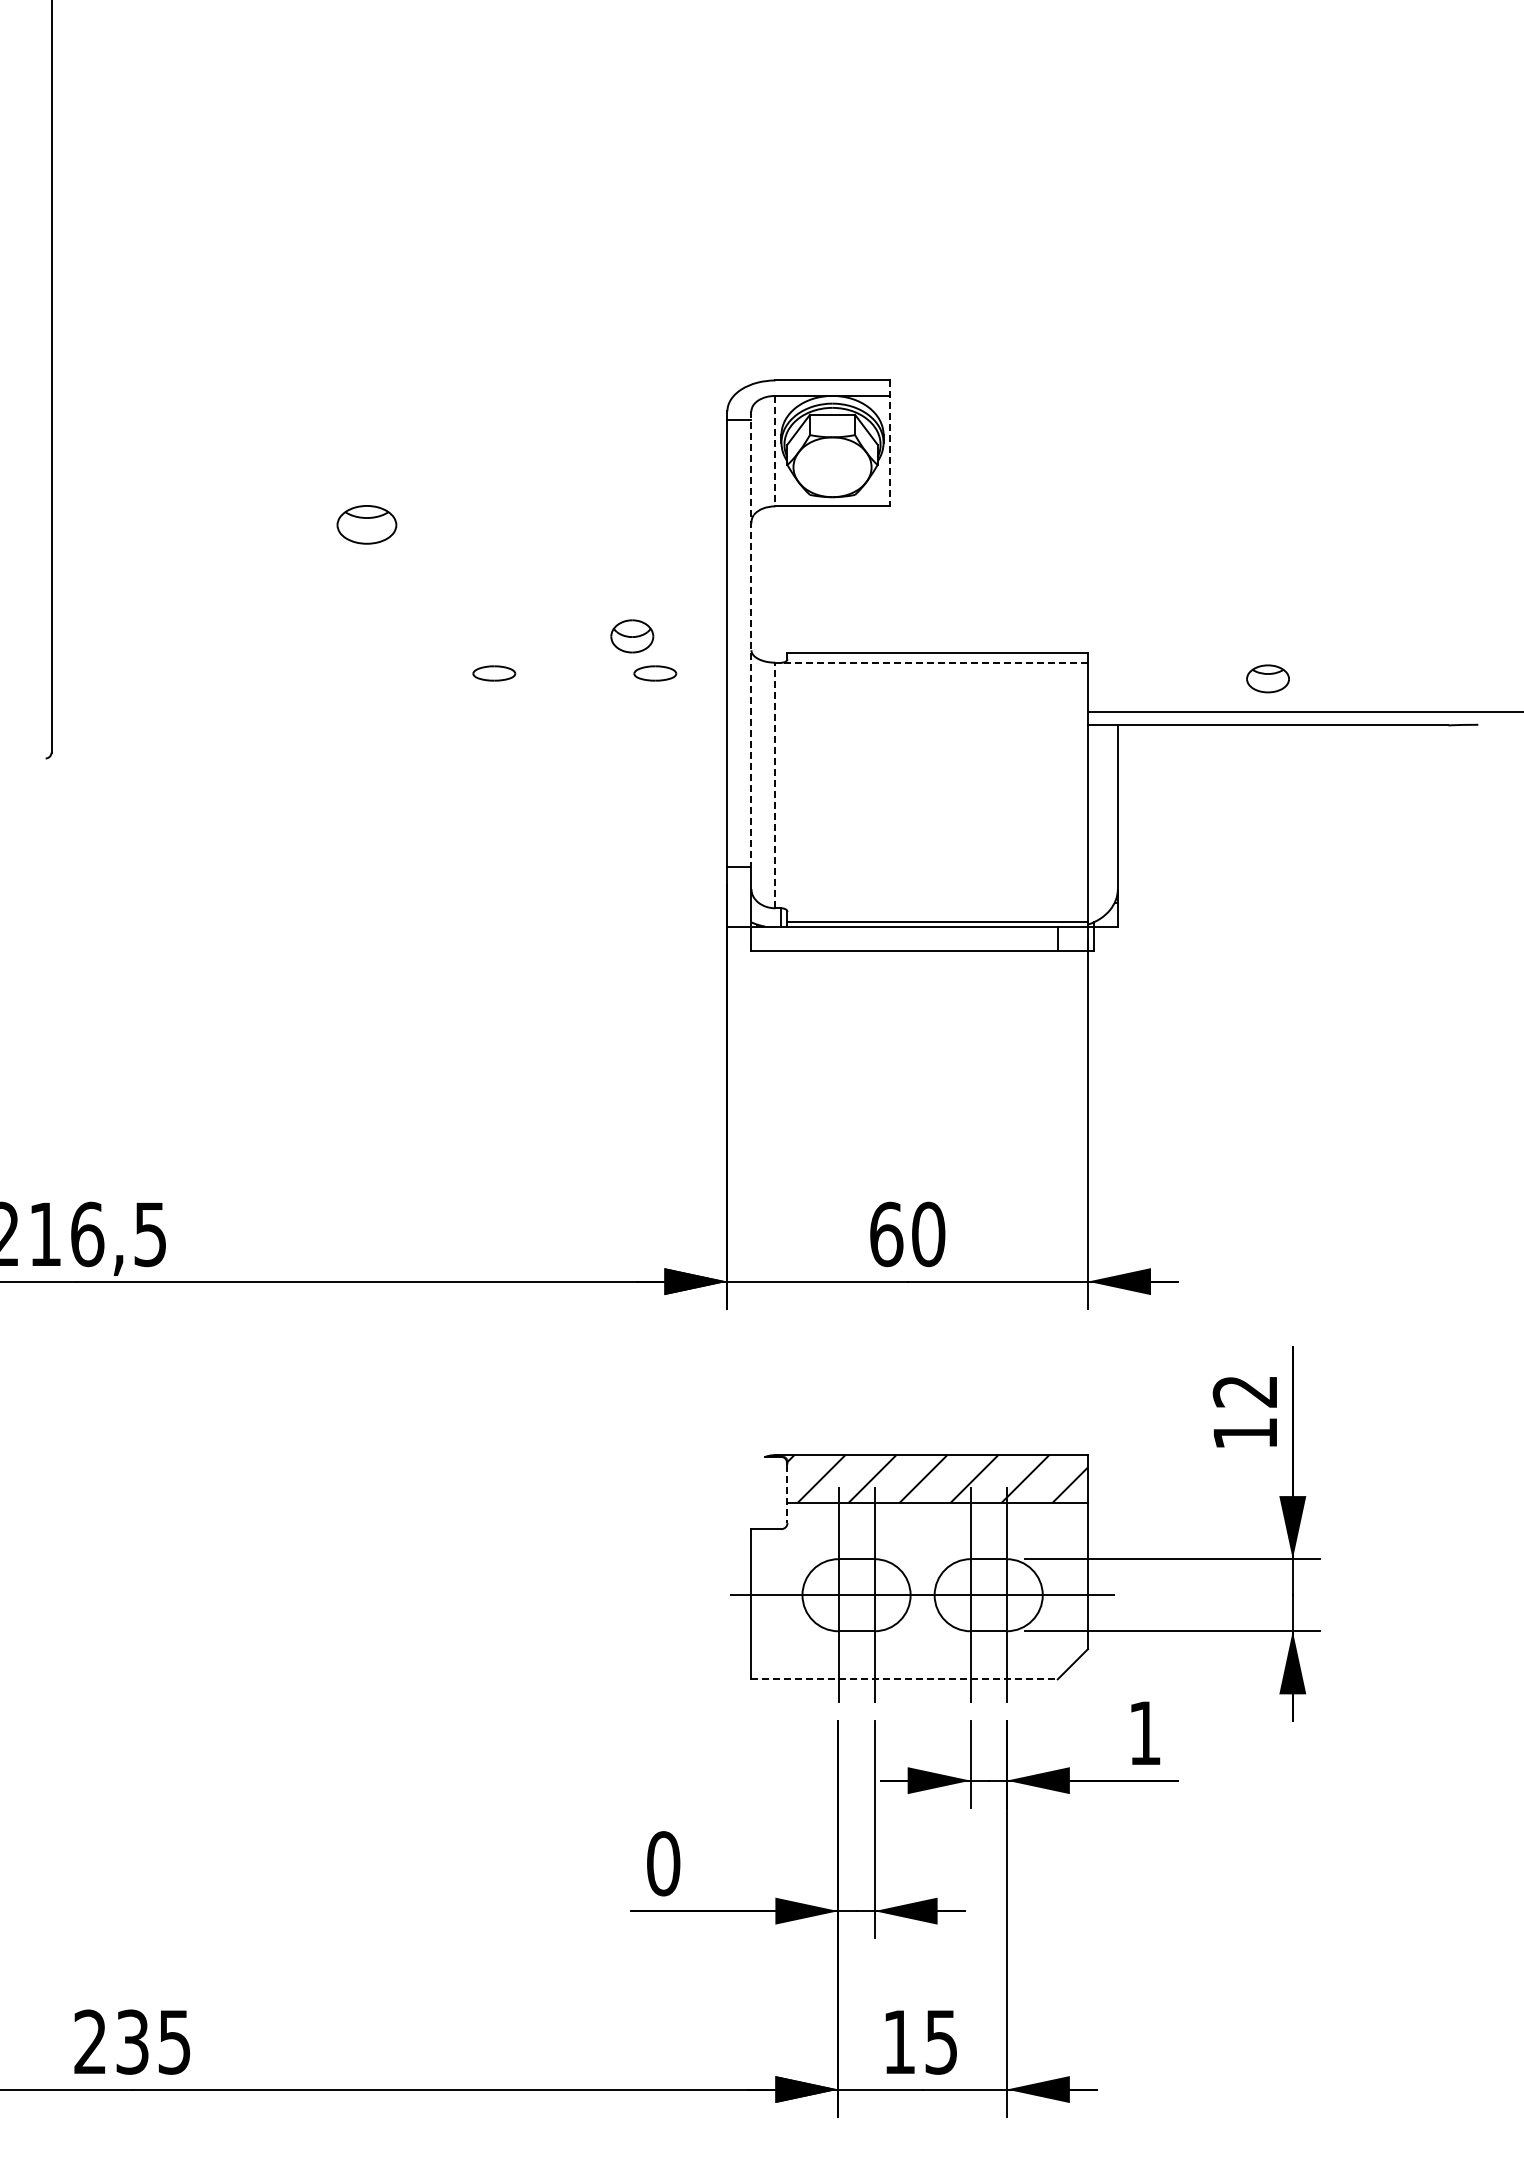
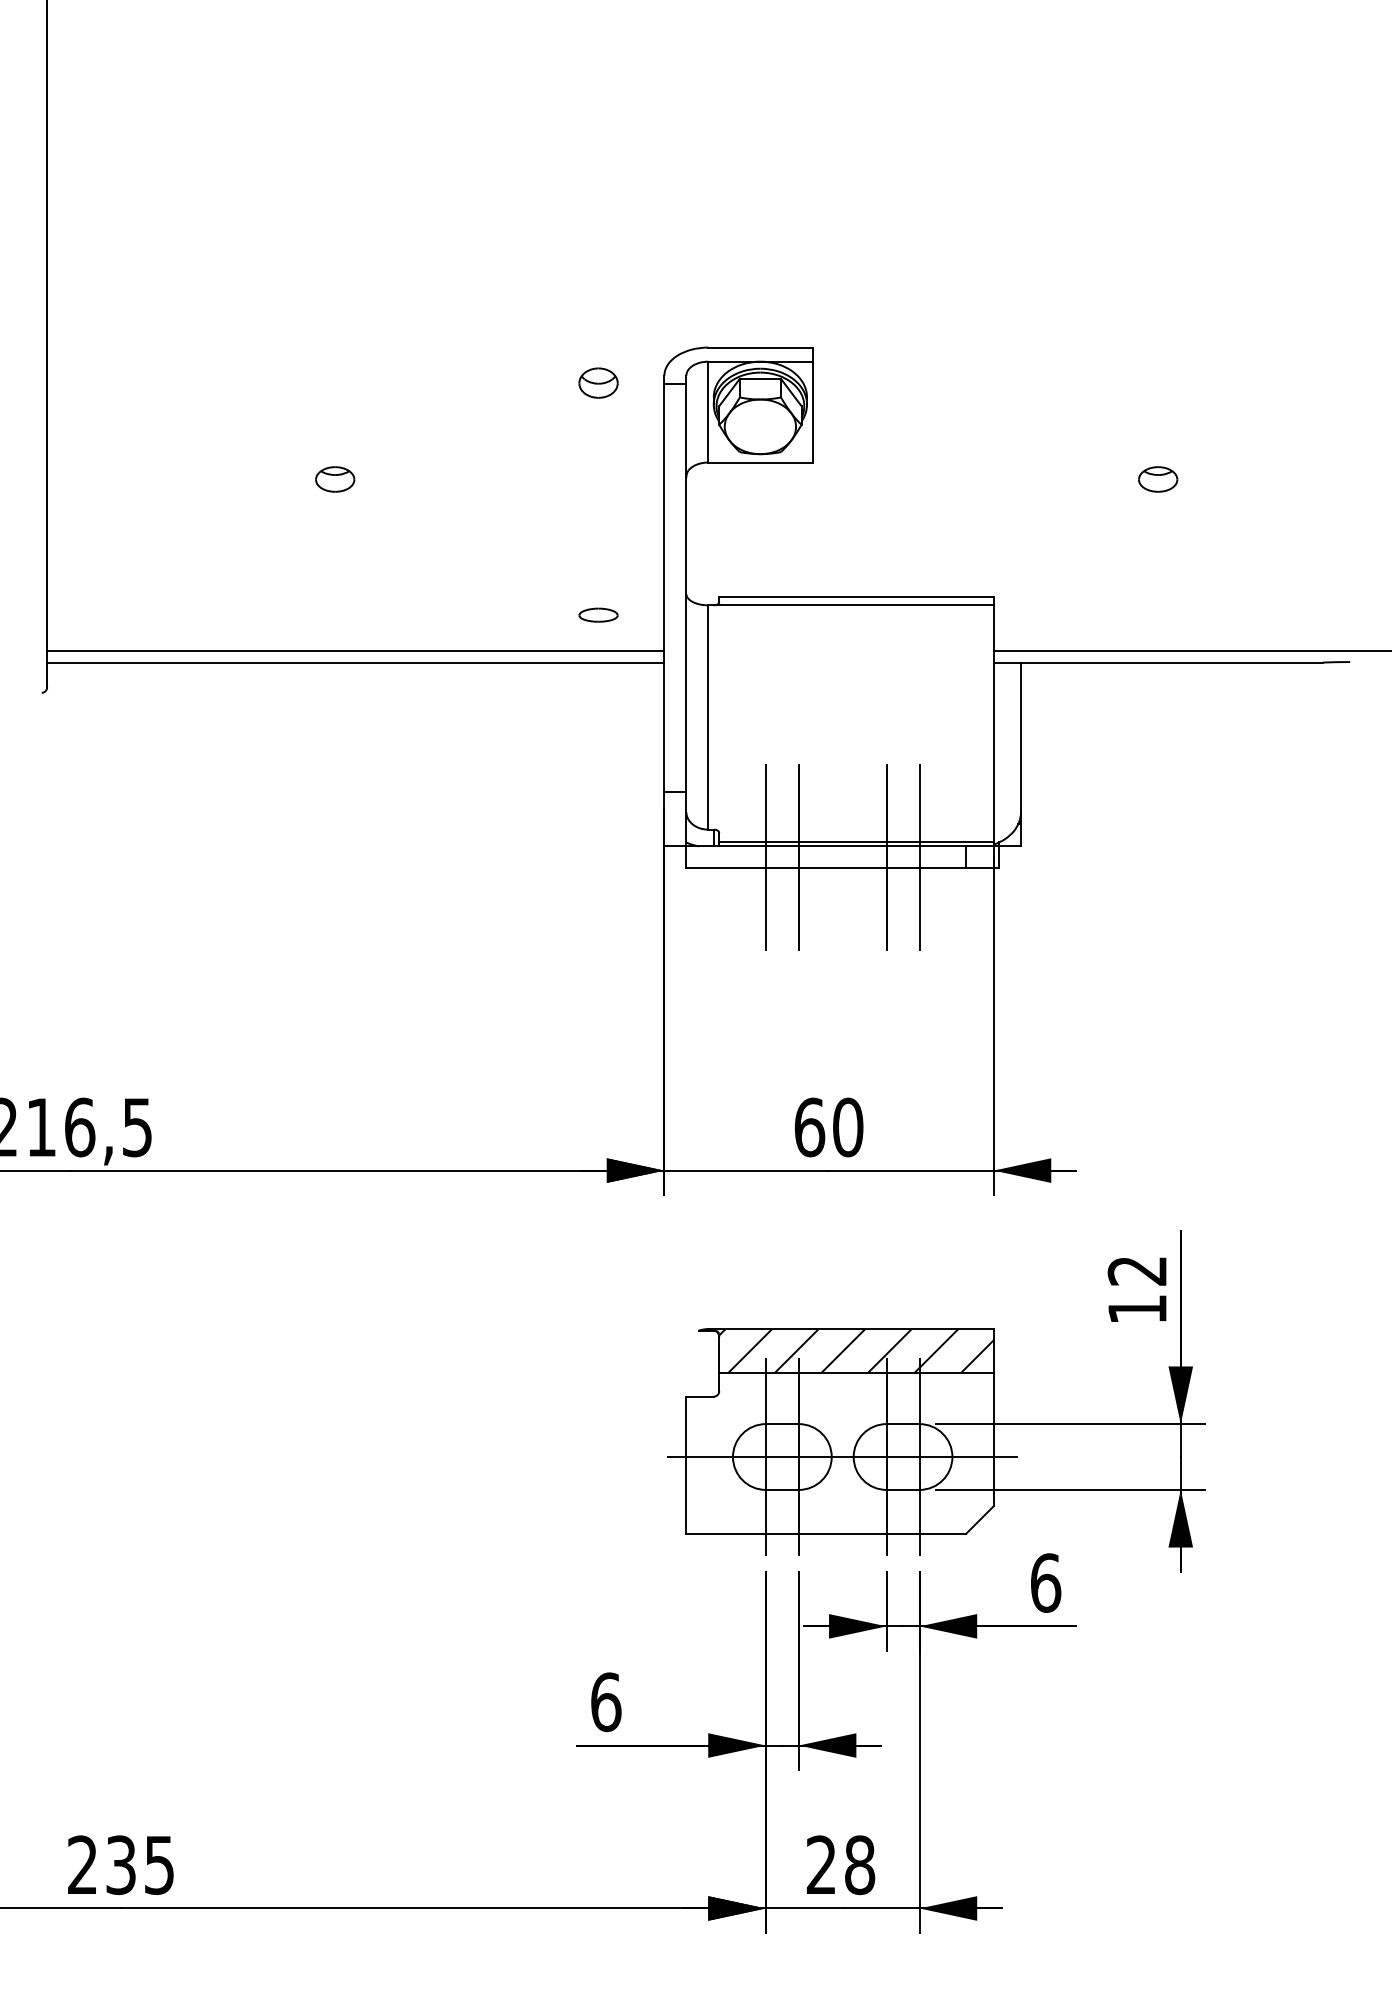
line: (889, 443) -> (812, 405), dashed -> solid
line: (775, 451) -> (708, 412), dashed -> solid
part: (366, 524) -> (334, 479), size x0.71
part: (632, 636) -> (598, 383), moved
line: (751, 638) -> (686, 583), dashed -> solid
line: (934, 662) -> (853, 605), dashed -> solid
part: (494, 673) -> (451, 615), removed
part: (1267, 678) -> (1157, 479), moved
line: (389, 712) -> (355, 650), added
line: (389, 725) -> (355, 662), added
line: (775, 785) -> (708, 717), dashed -> solid
line: (838, 938) -> (765, 857), added
line: (874, 938) -> (798, 857), added
line: (970, 938) -> (886, 857), added
line: (1006, 938) -> (919, 857), added
line: (787, 1494) -> (719, 1365), dashed -> solid
line: (905, 1679) -> (827, 1533), dashed -> solid
text: (1144, 1732) -> (1045, 1582), 1 -> 6
text: (663, 1863) -> (606, 1702), 0 -> 6
text: (920, 2041) -> (840, 1864), 15 -> 28

